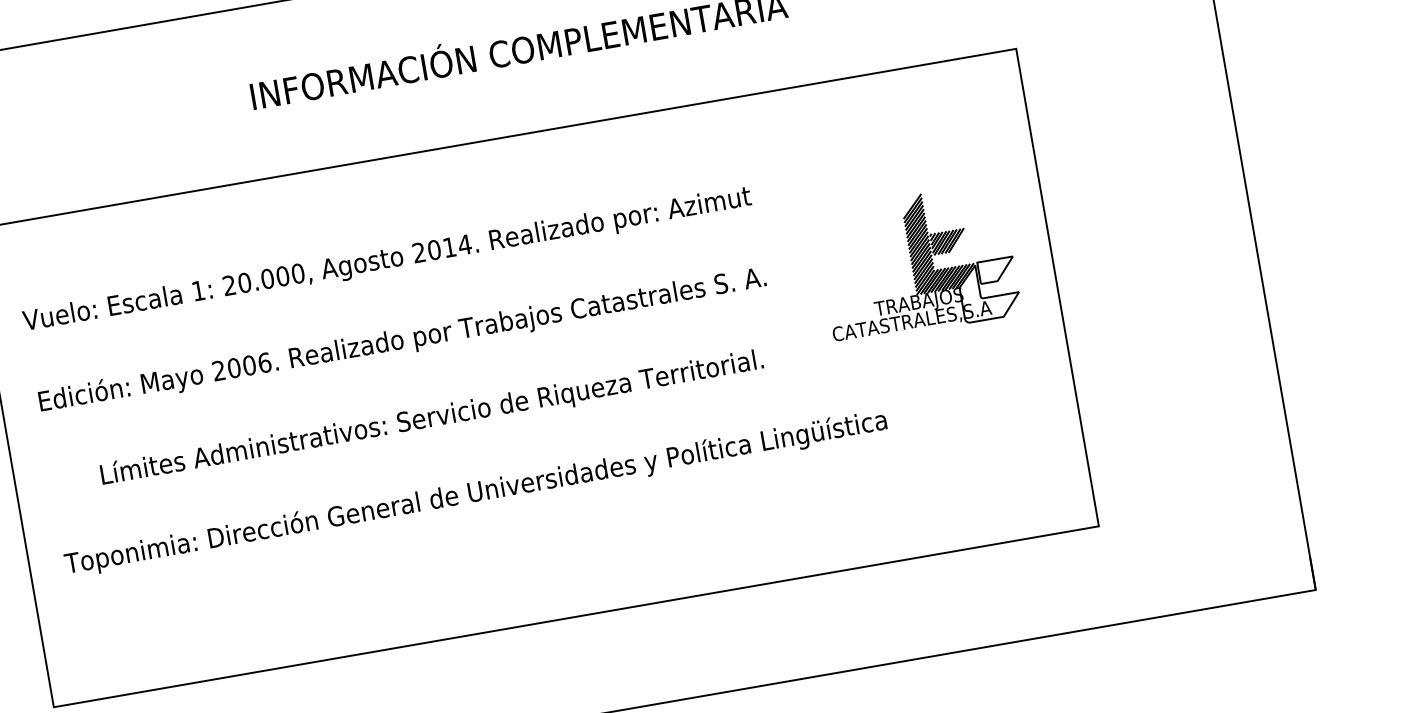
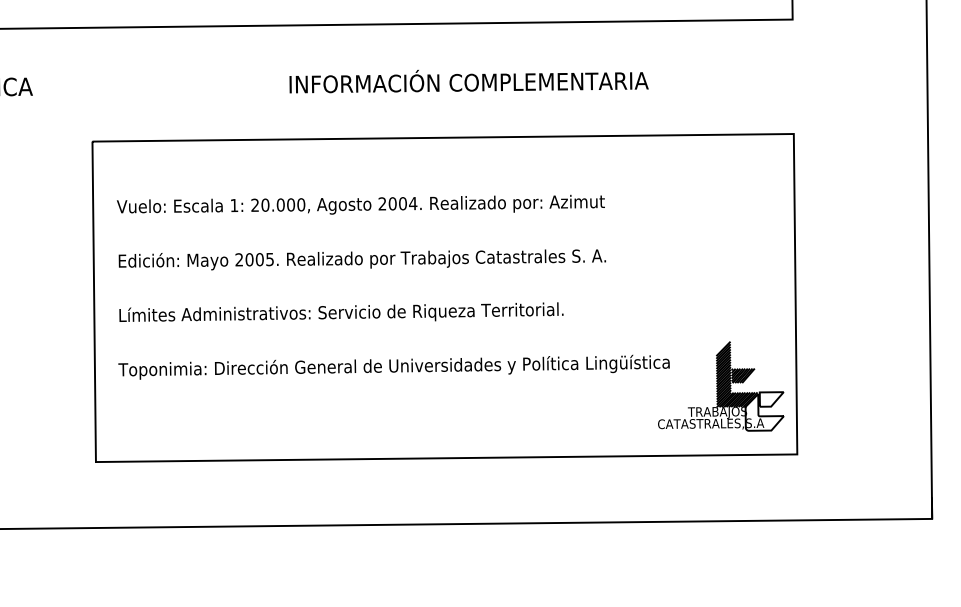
text: (448, 247) -> (402, 203), 2014. -> 2004.
part: (918, 263) -> (721, 386), moved
text: (265, 362) -> (270, 259), 2006. -> 2005.
text: (431, 415) -> (341, 311), moved

